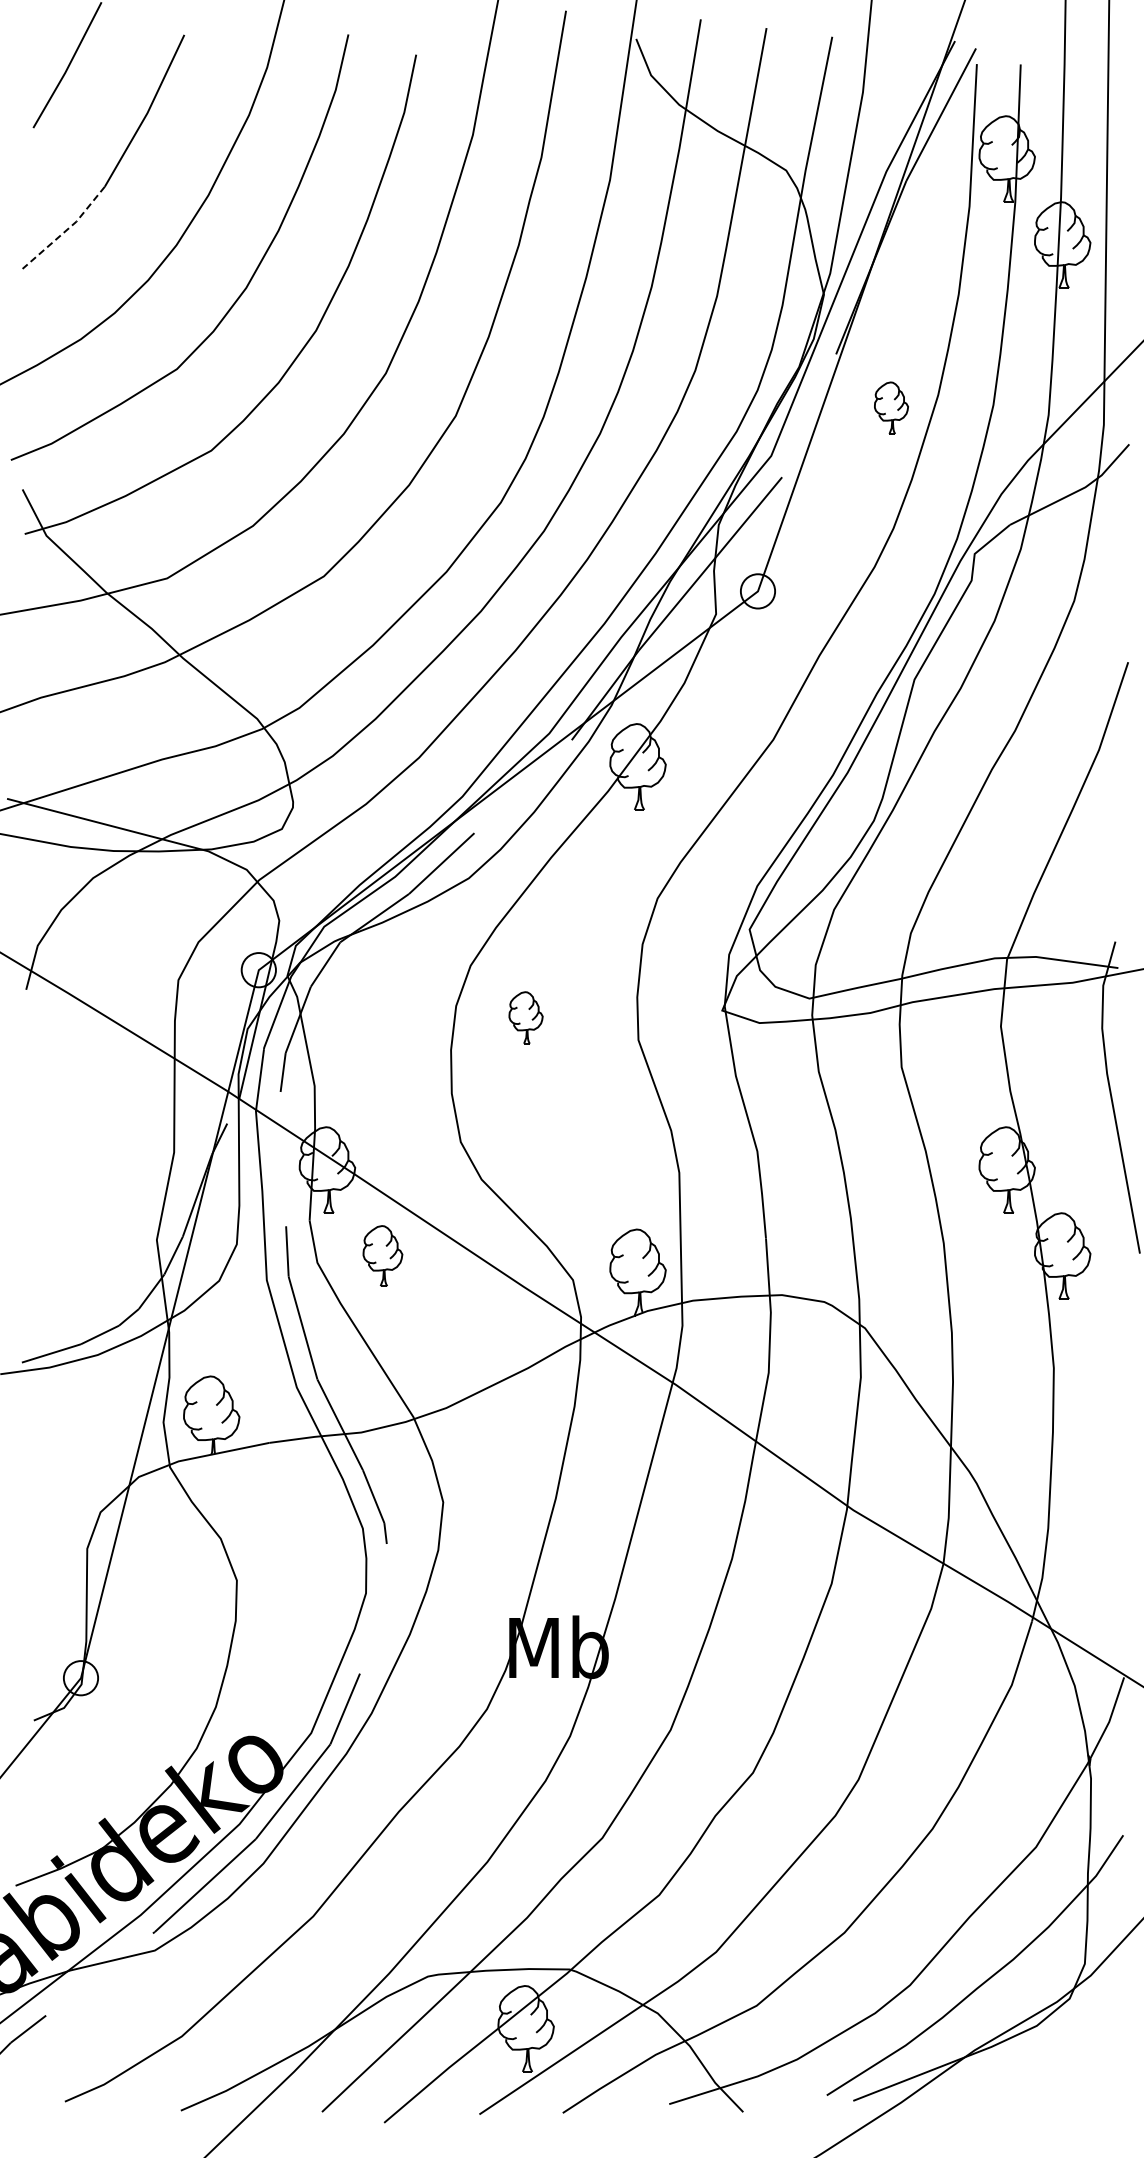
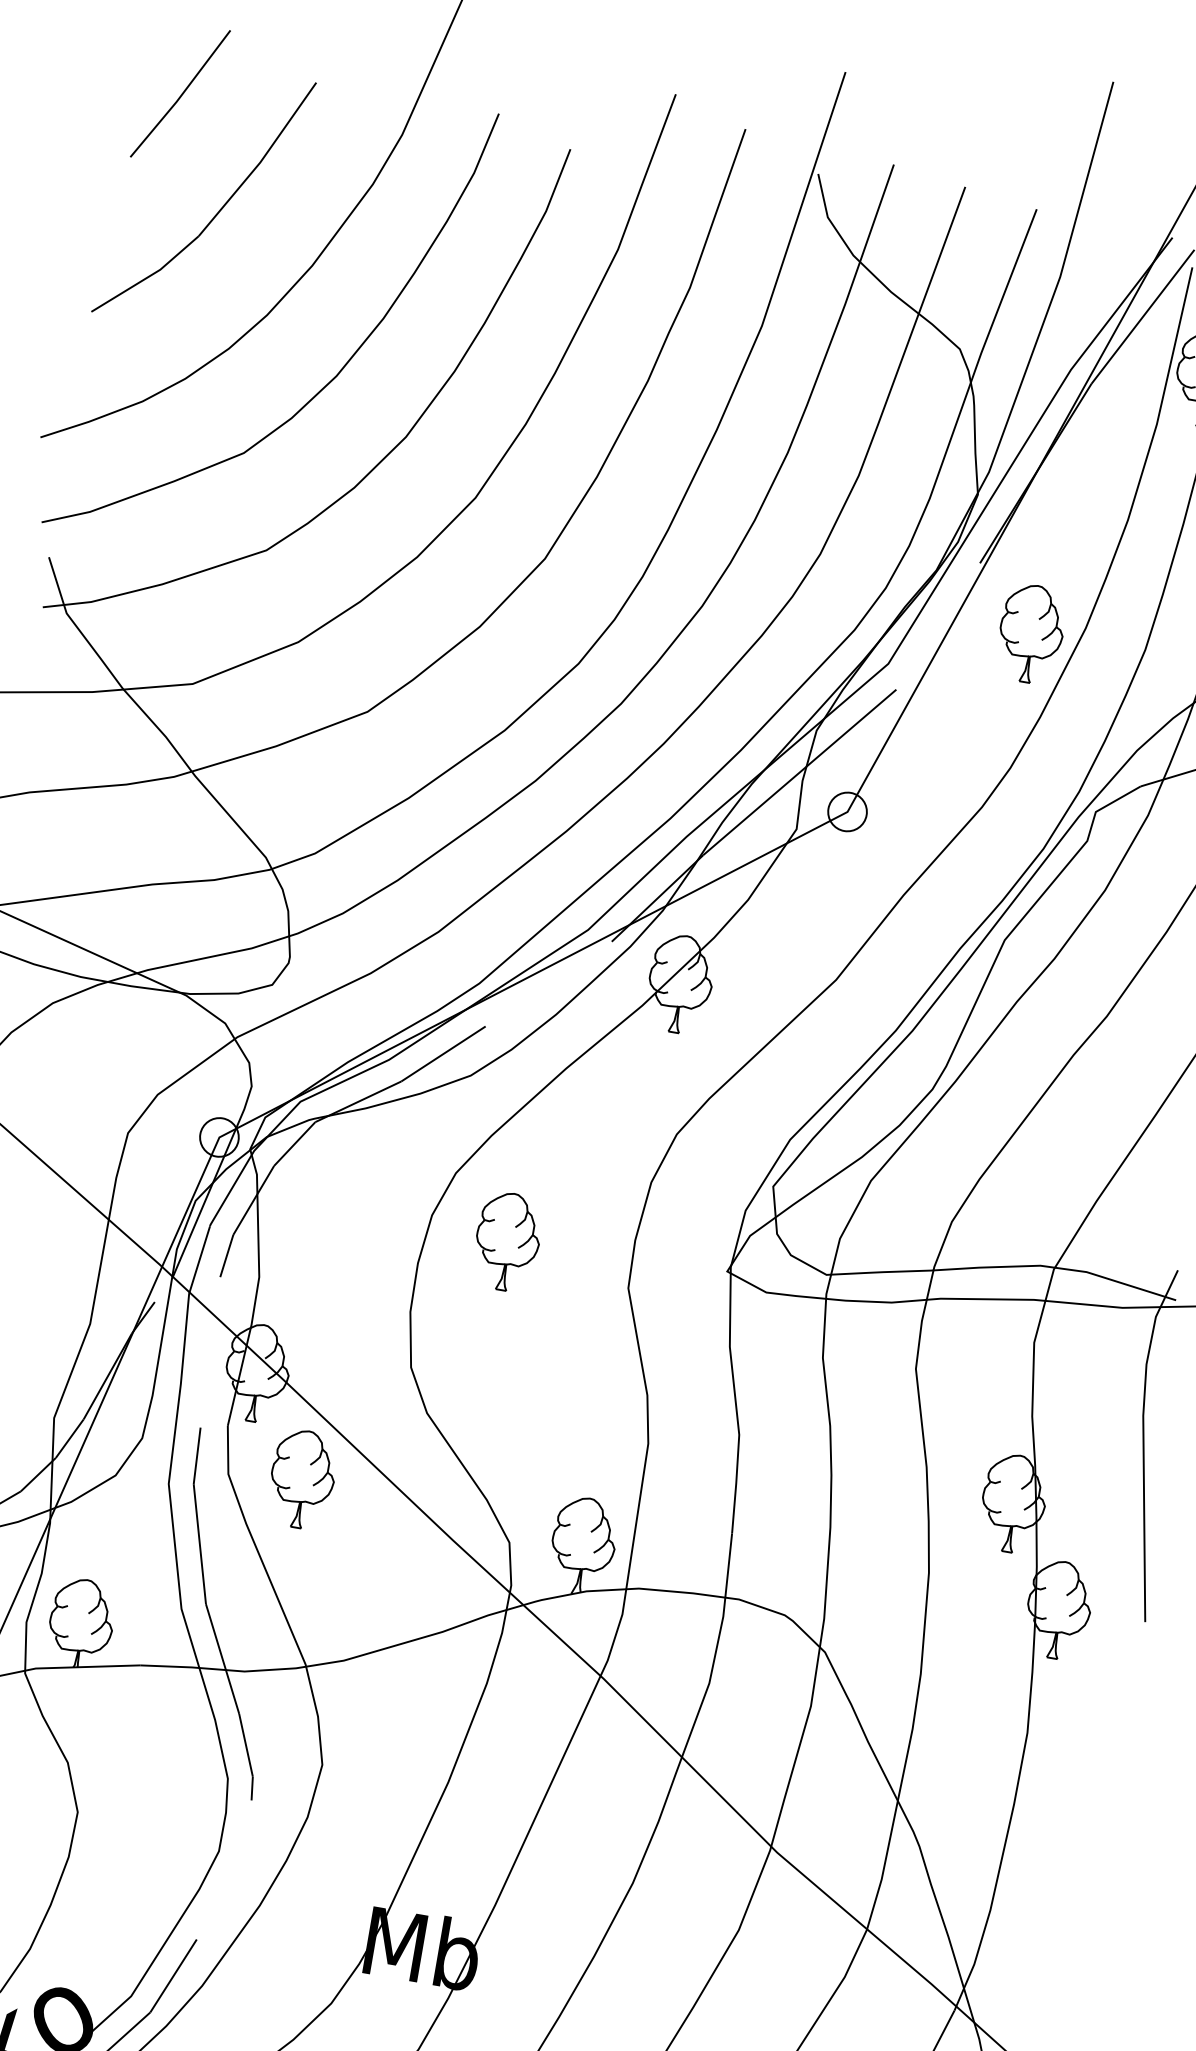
line: (66, 230) -> (147, 277), dashed -> solid
part: (891, 407) -> (1031, 633), size x1.67
part: (525, 1017) -> (507, 1241), size x1.67
part: (382, 1255) -> (302, 1478), size x1.43

